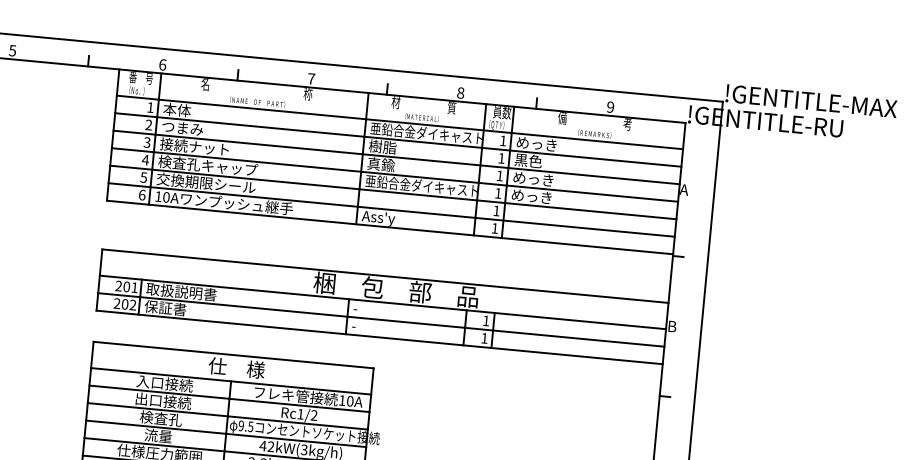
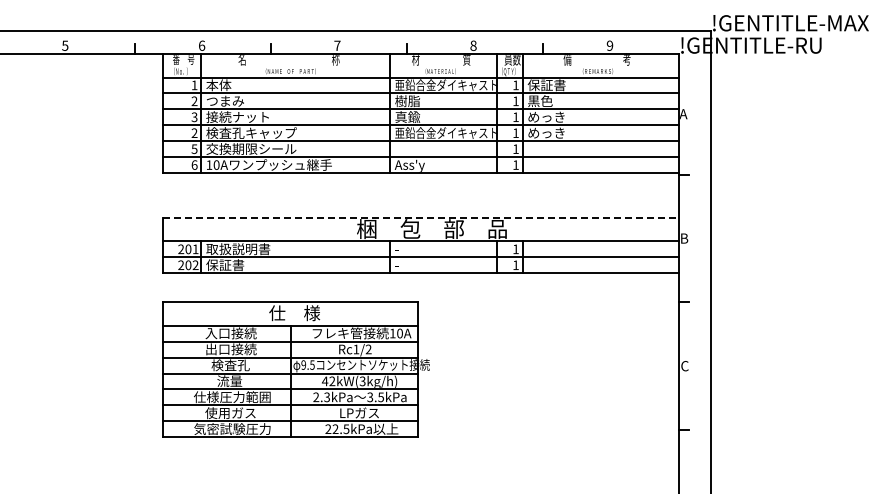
text: (536, 144) -> (546, 85), めっき -> 保証書
text: (145, 159) -> (194, 132), 4 -> 2
line: (385, 276) -> (421, 217), solid -> dashed

